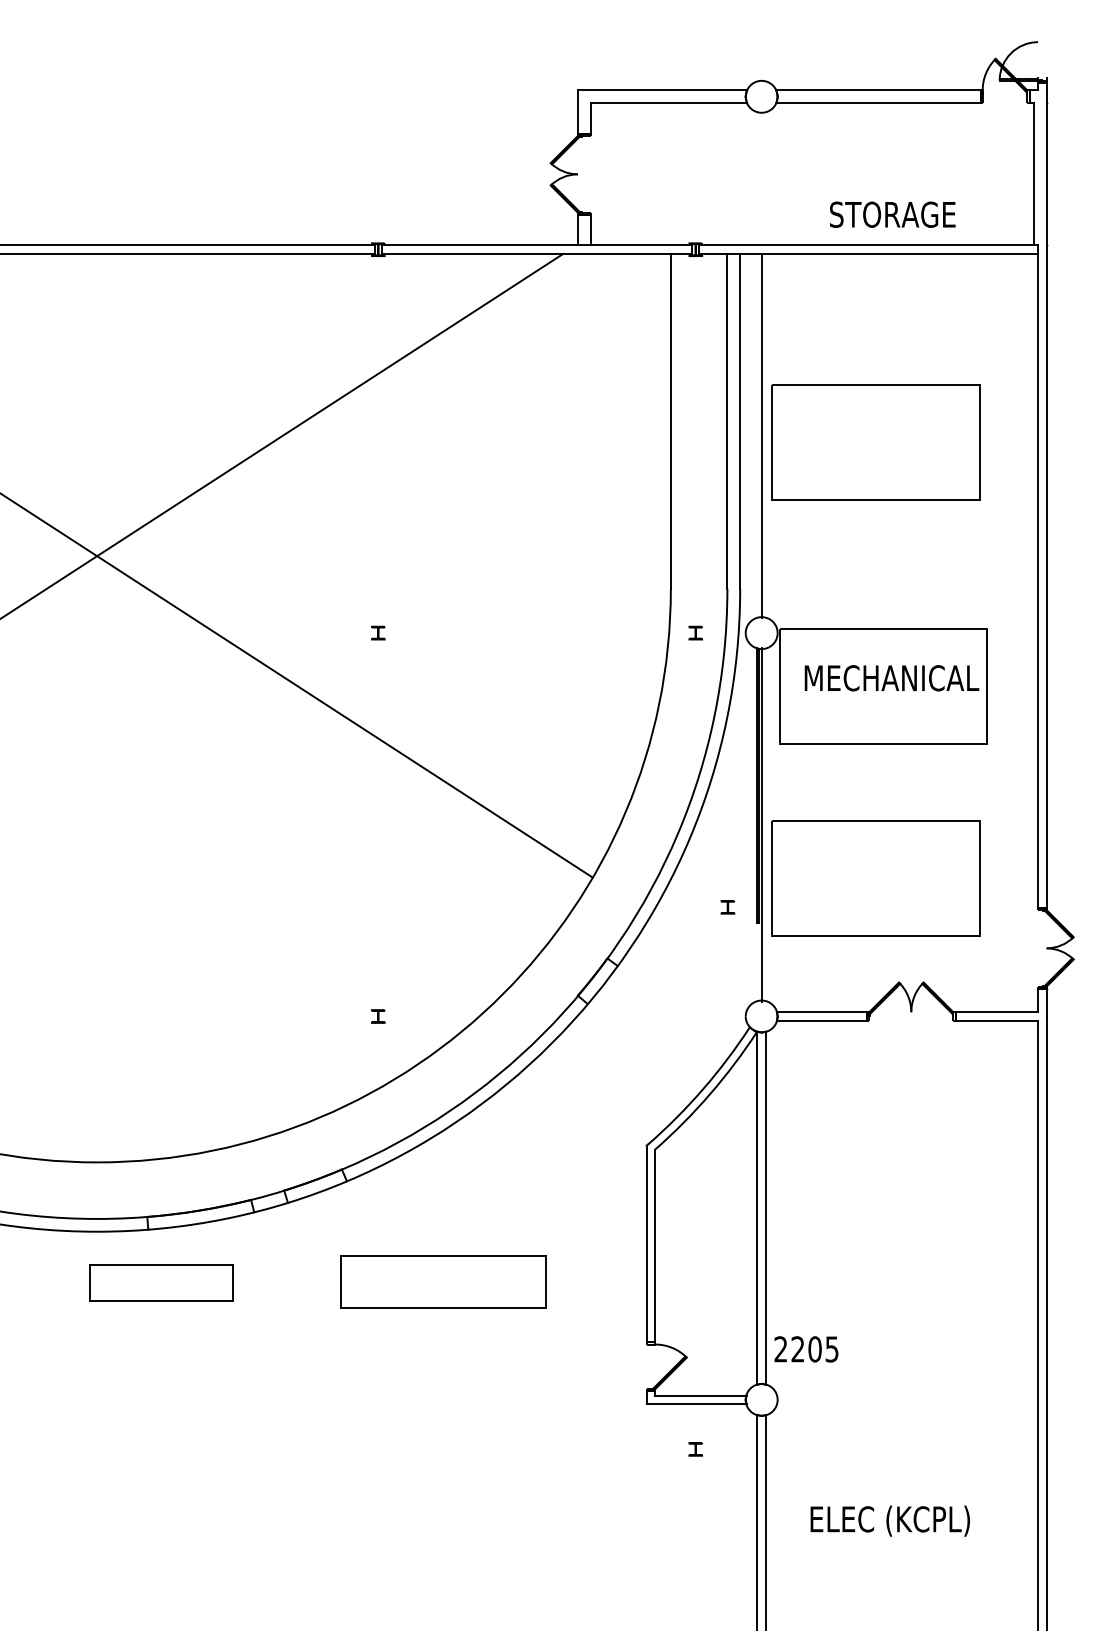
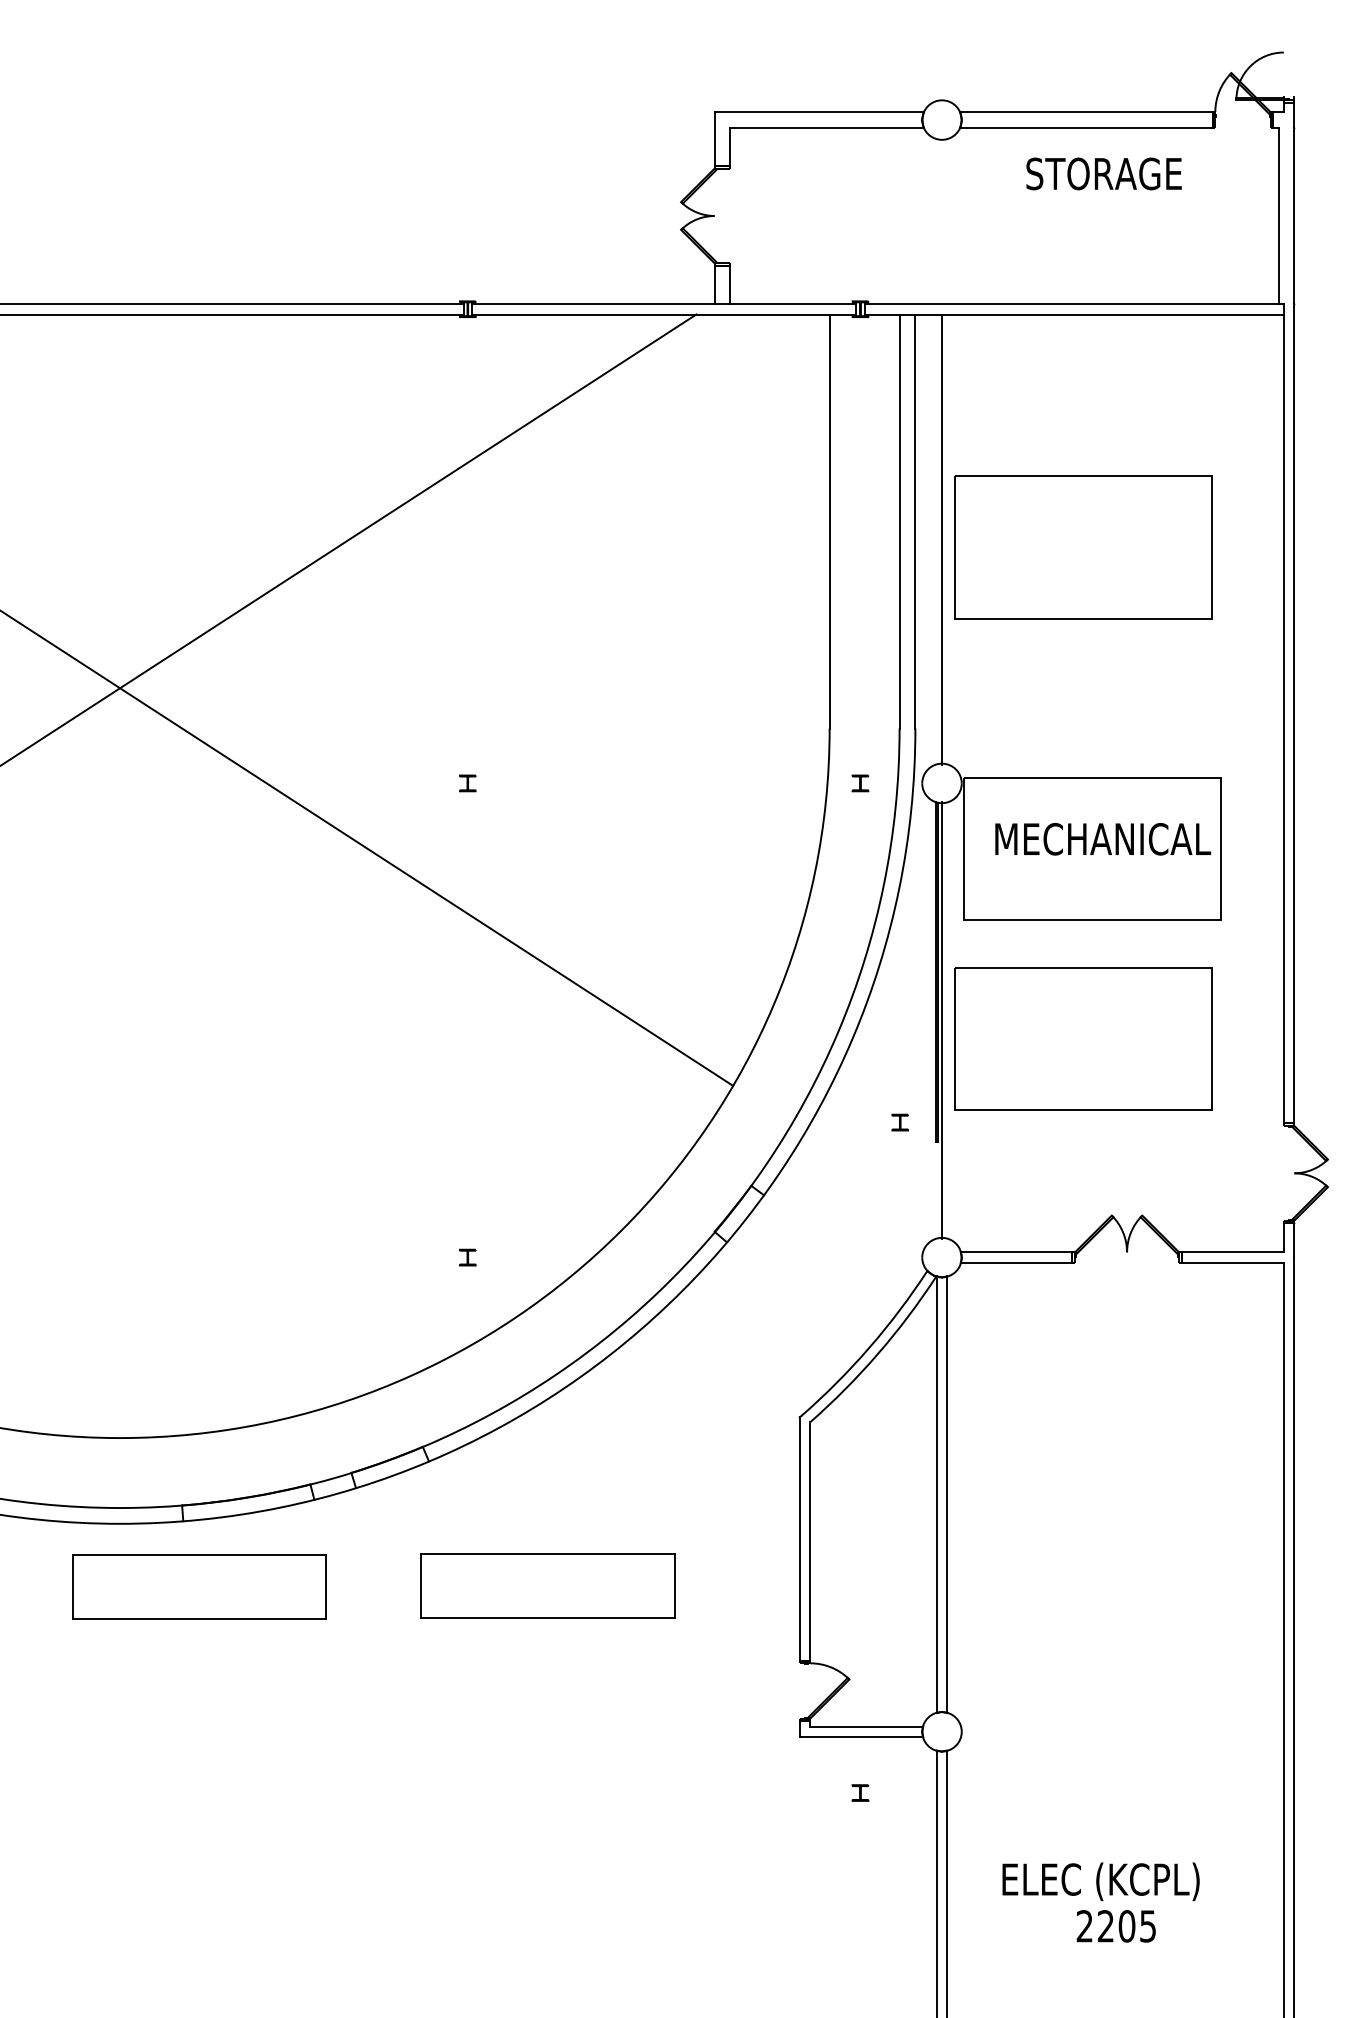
text: (892, 214) -> (1103, 173), moved
part: (876, 878) -> (1083, 1038), moved
part: (161, 1282) -> (199, 1586), size x1.43
text: (805, 1349) -> (1115, 1926), moved

